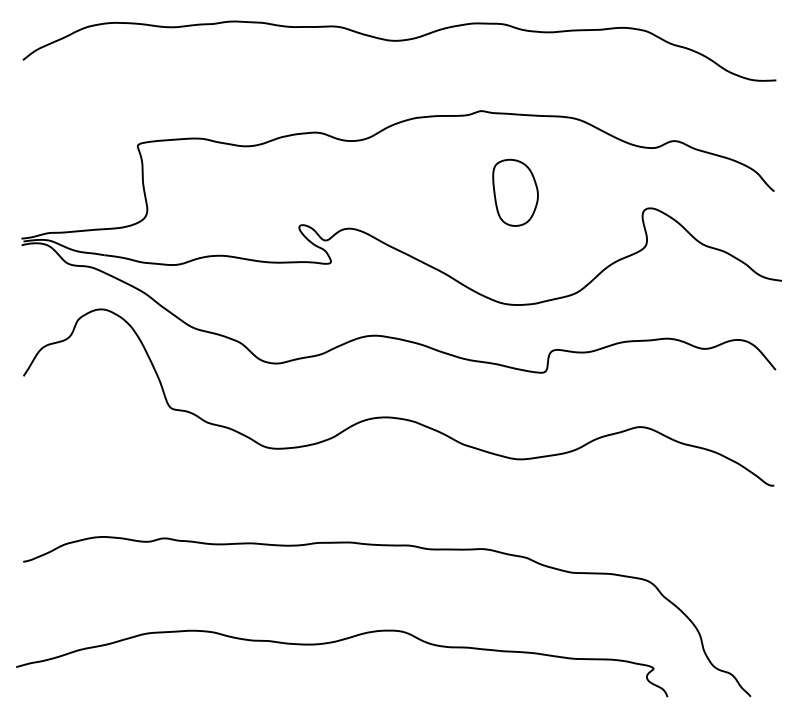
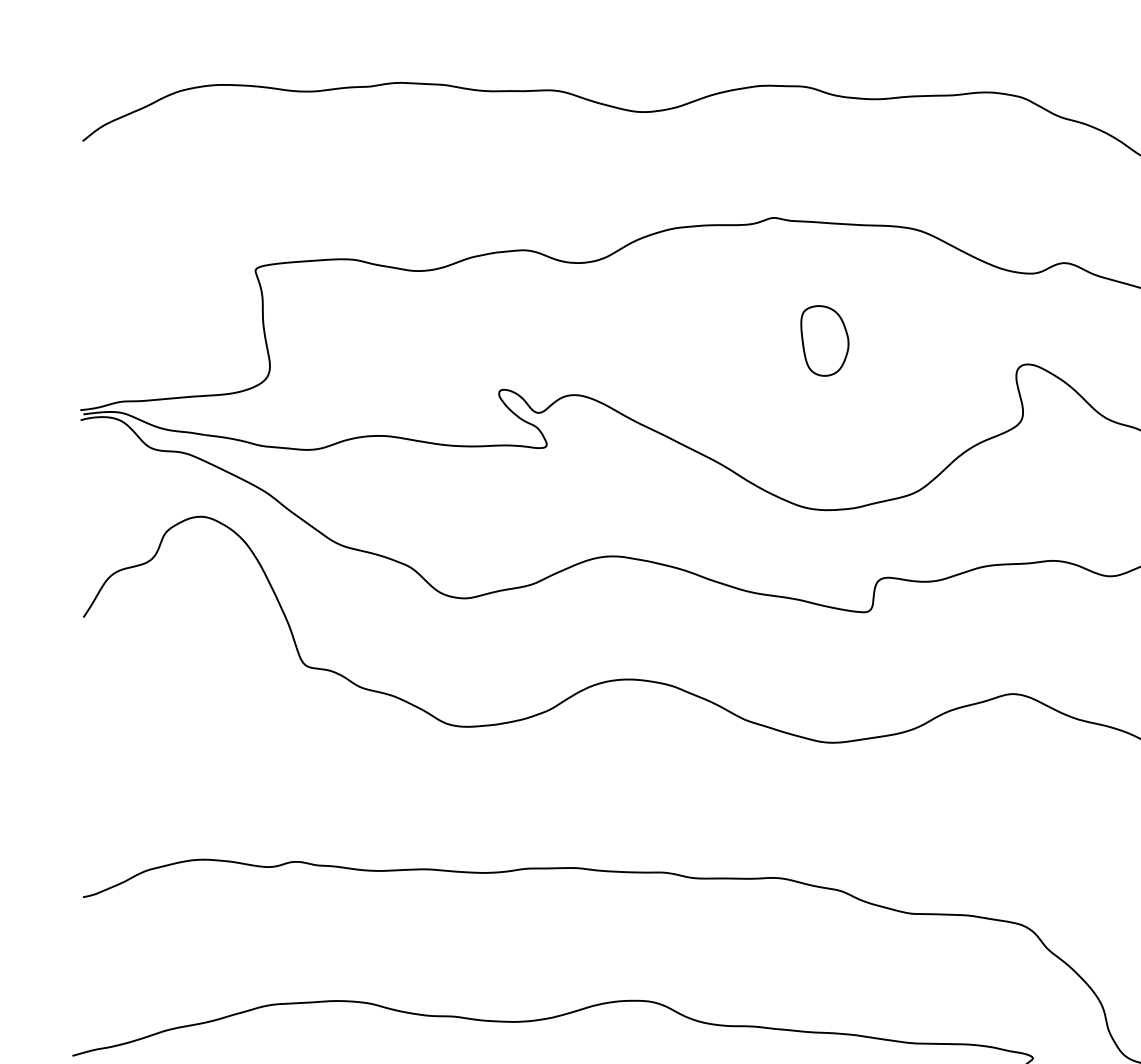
part: (515, 192) -> (824, 340), size x0.7

